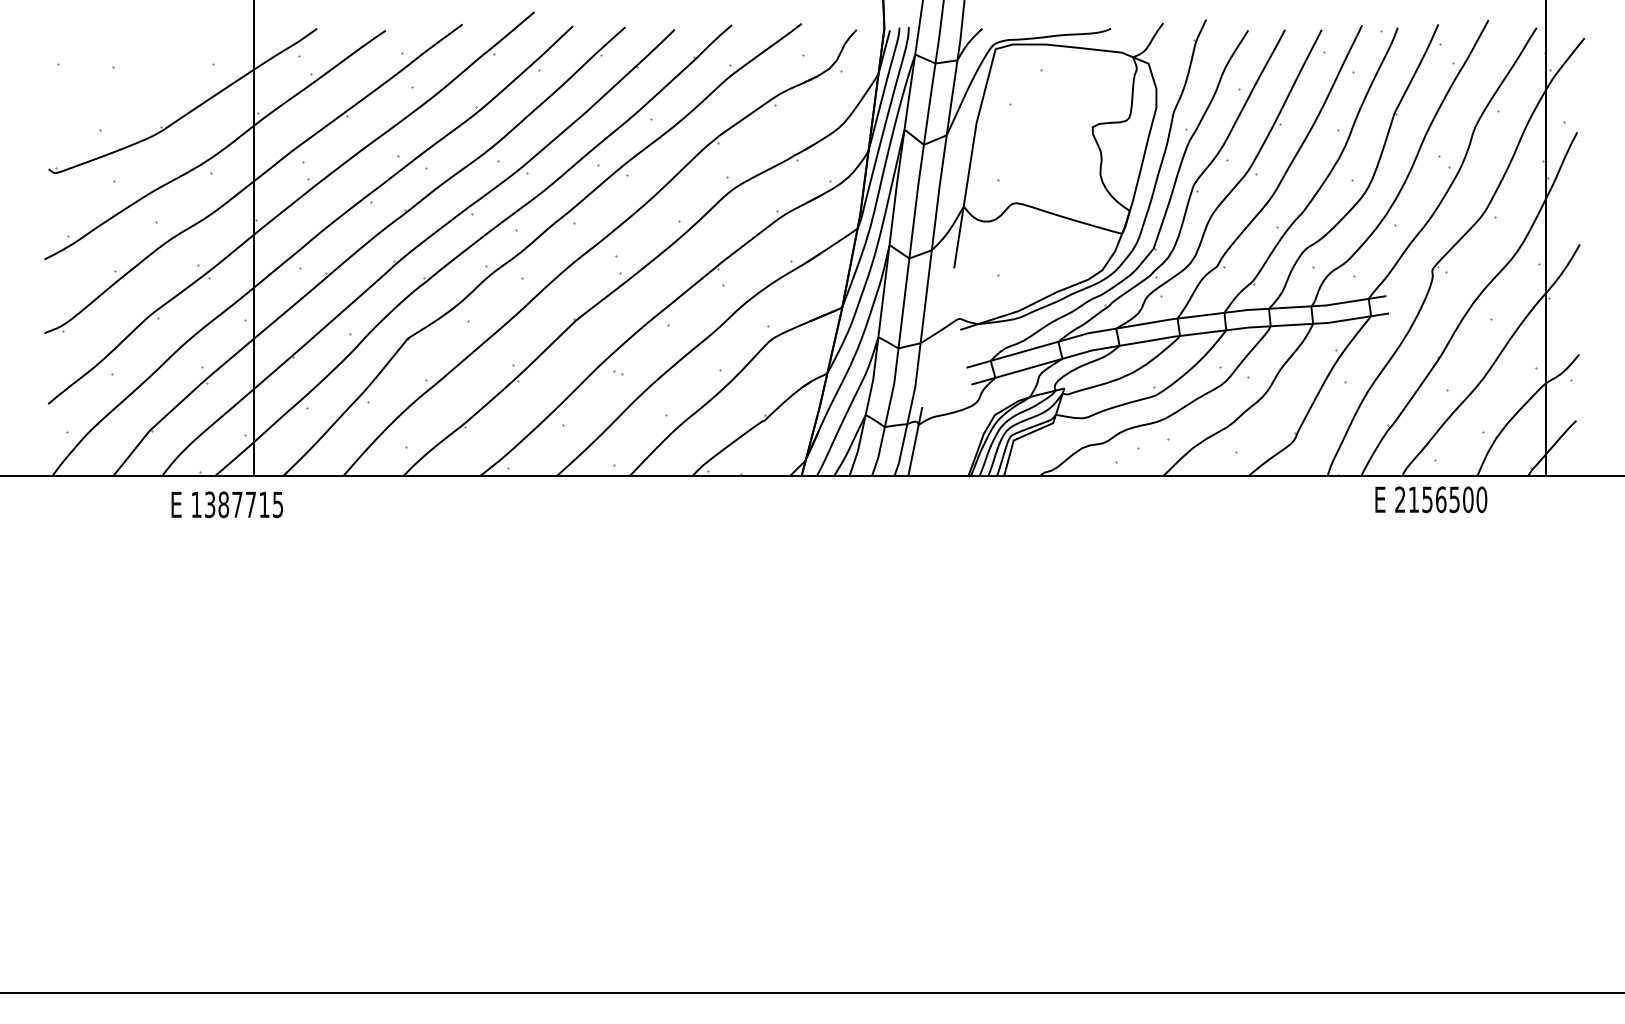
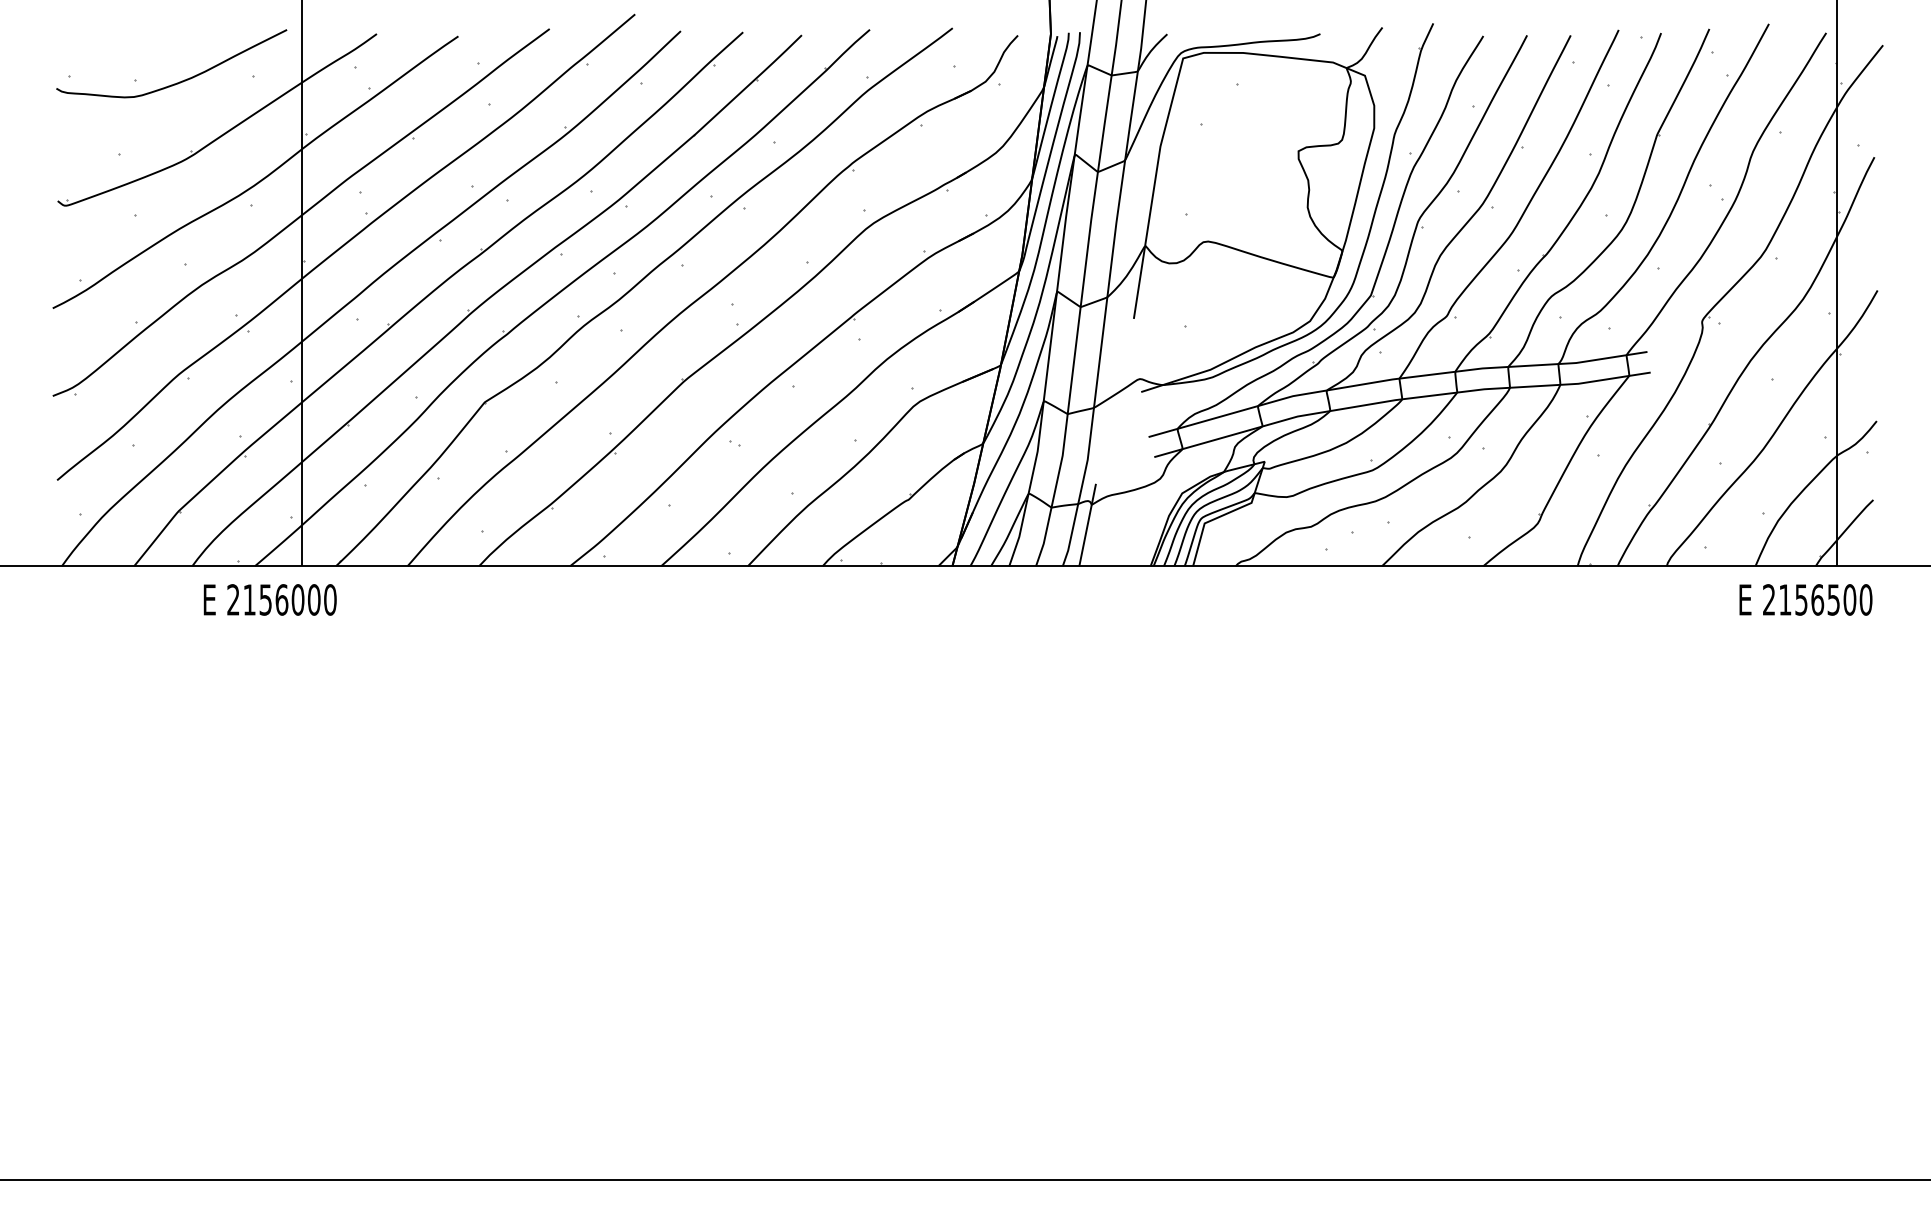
curve: (148, 69) -> (176, 82), added
text: (1430, 499) -> (1805, 599), moved
text: (236, 504) -> (281, 599), 1387715 -> 2156000

